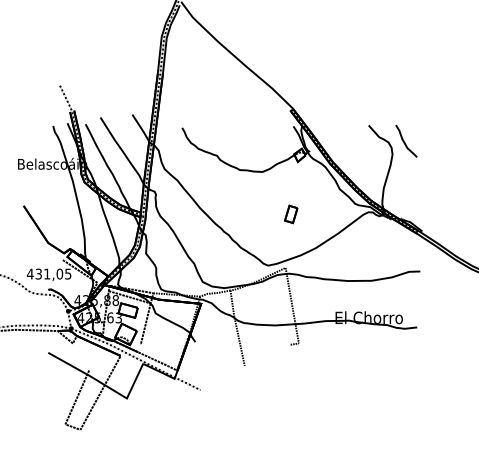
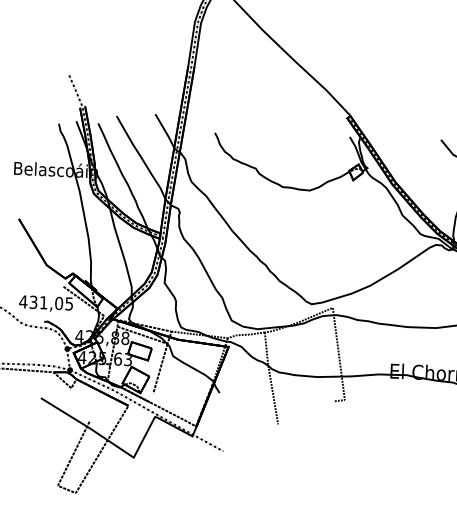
part: (291, 214) -> (342, 243), removed

